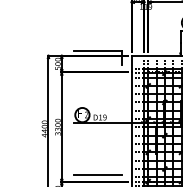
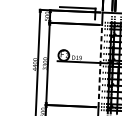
line: (131, 127) -> (100, 66), solid -> dashed
line: (97, 175) -> (73, 101), removed

